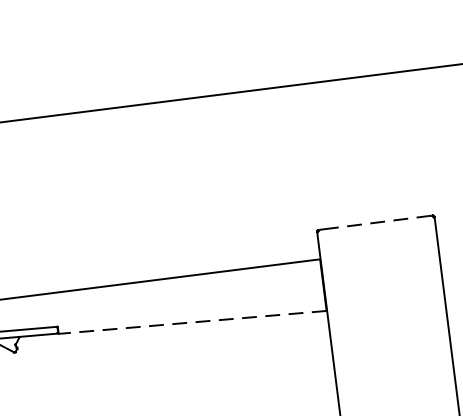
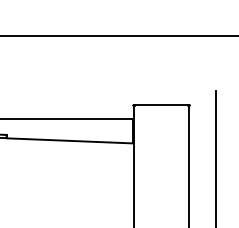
line: (375, 223) -> (161, 105), dashed -> solid
line: (191, 321) -> (69, 140), dashed -> solid

